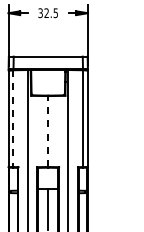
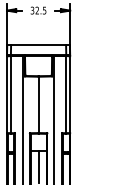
line: (13, 119) -> (10, 95), dashed -> solid
line: (48, 131) -> (38, 104), dashed -> solid

